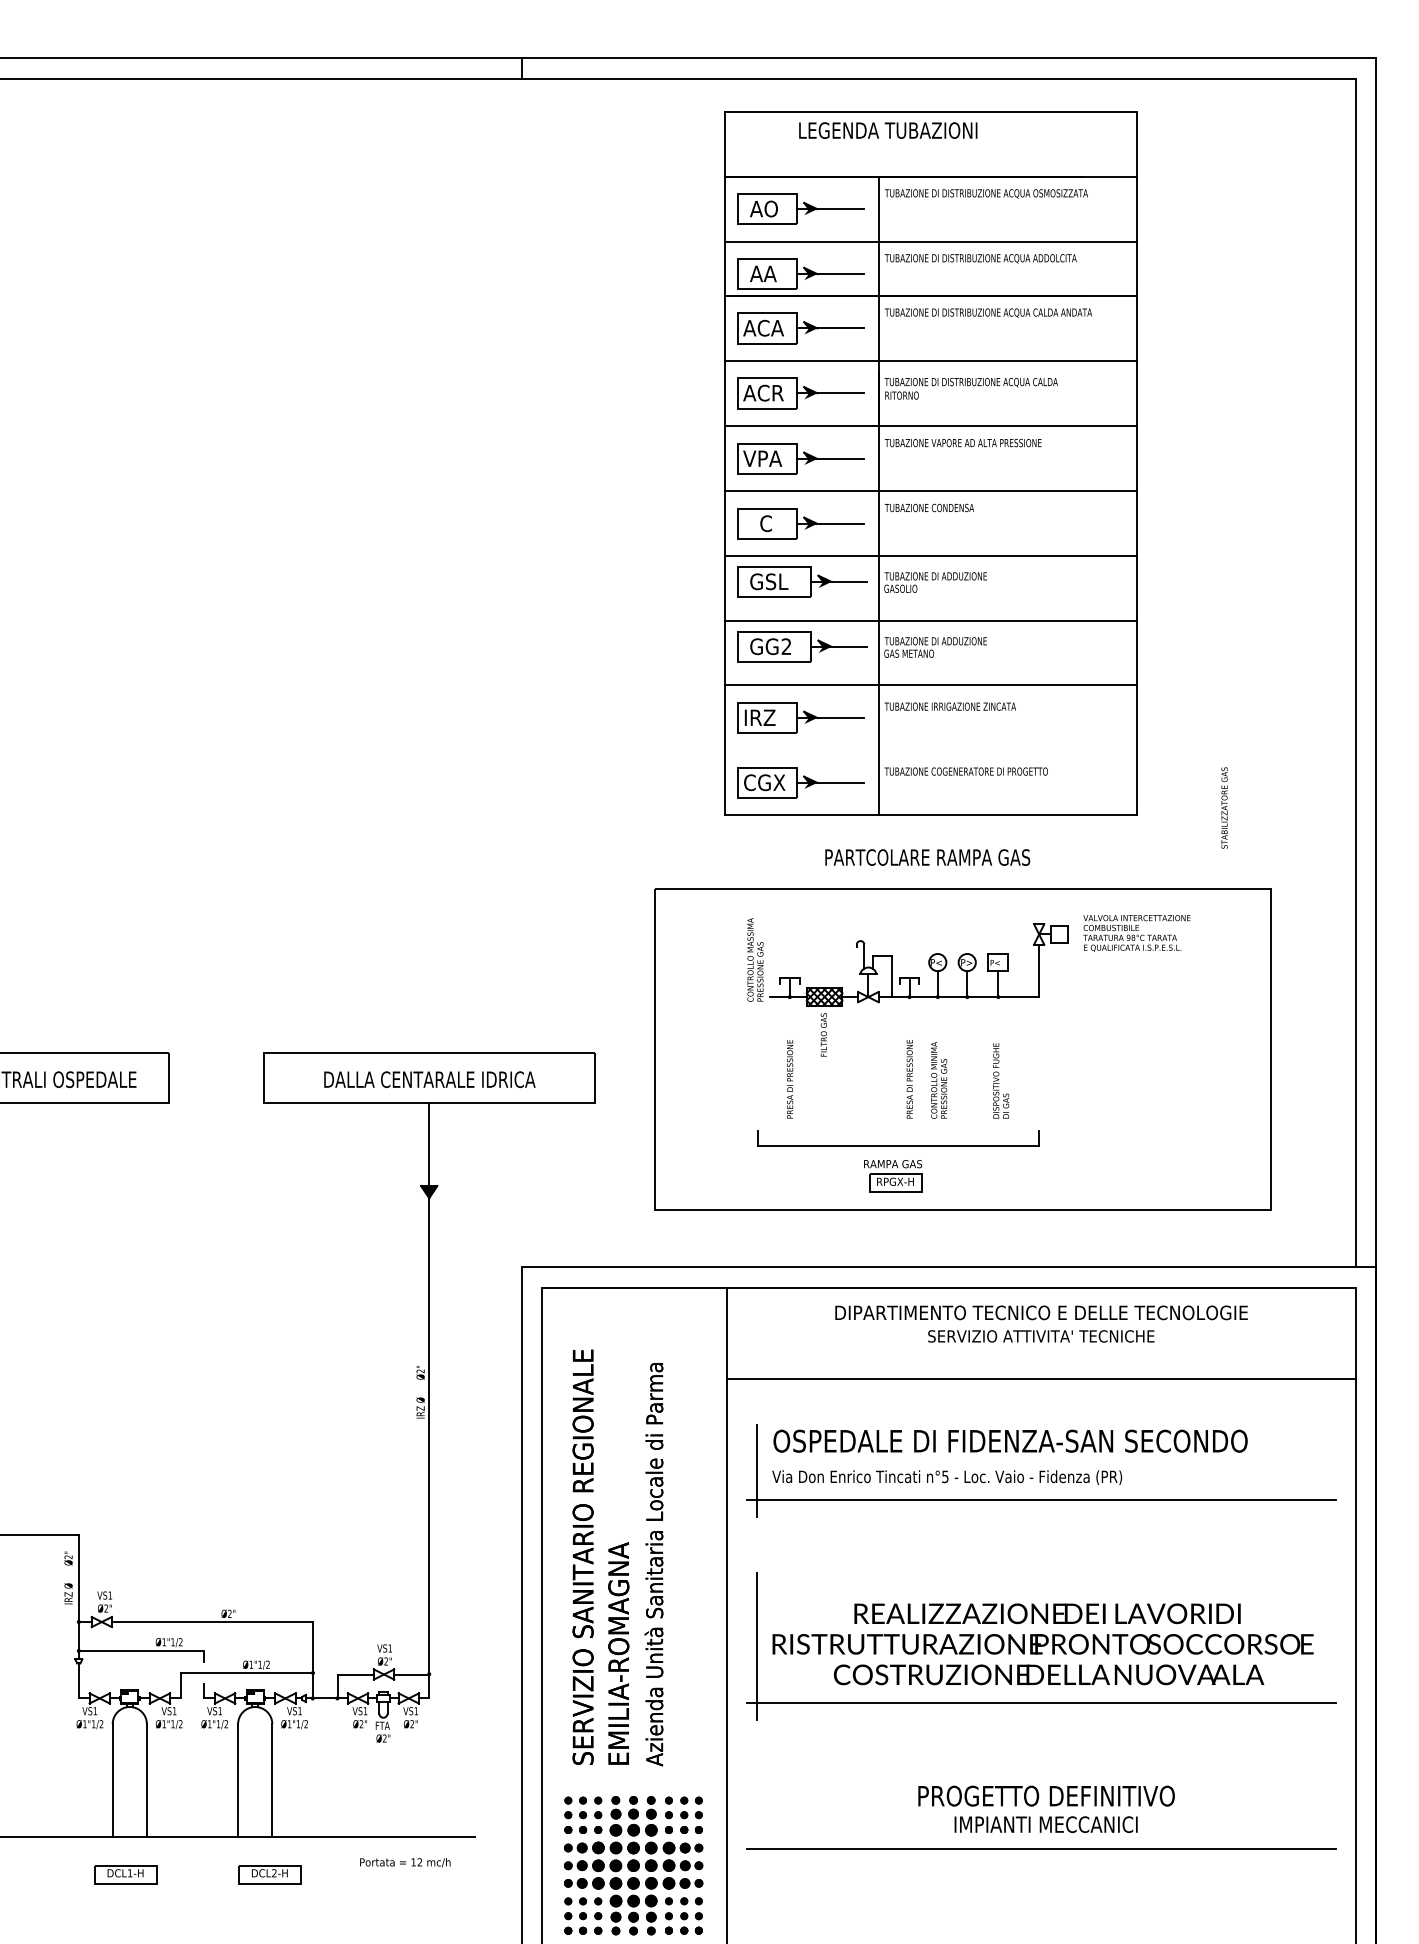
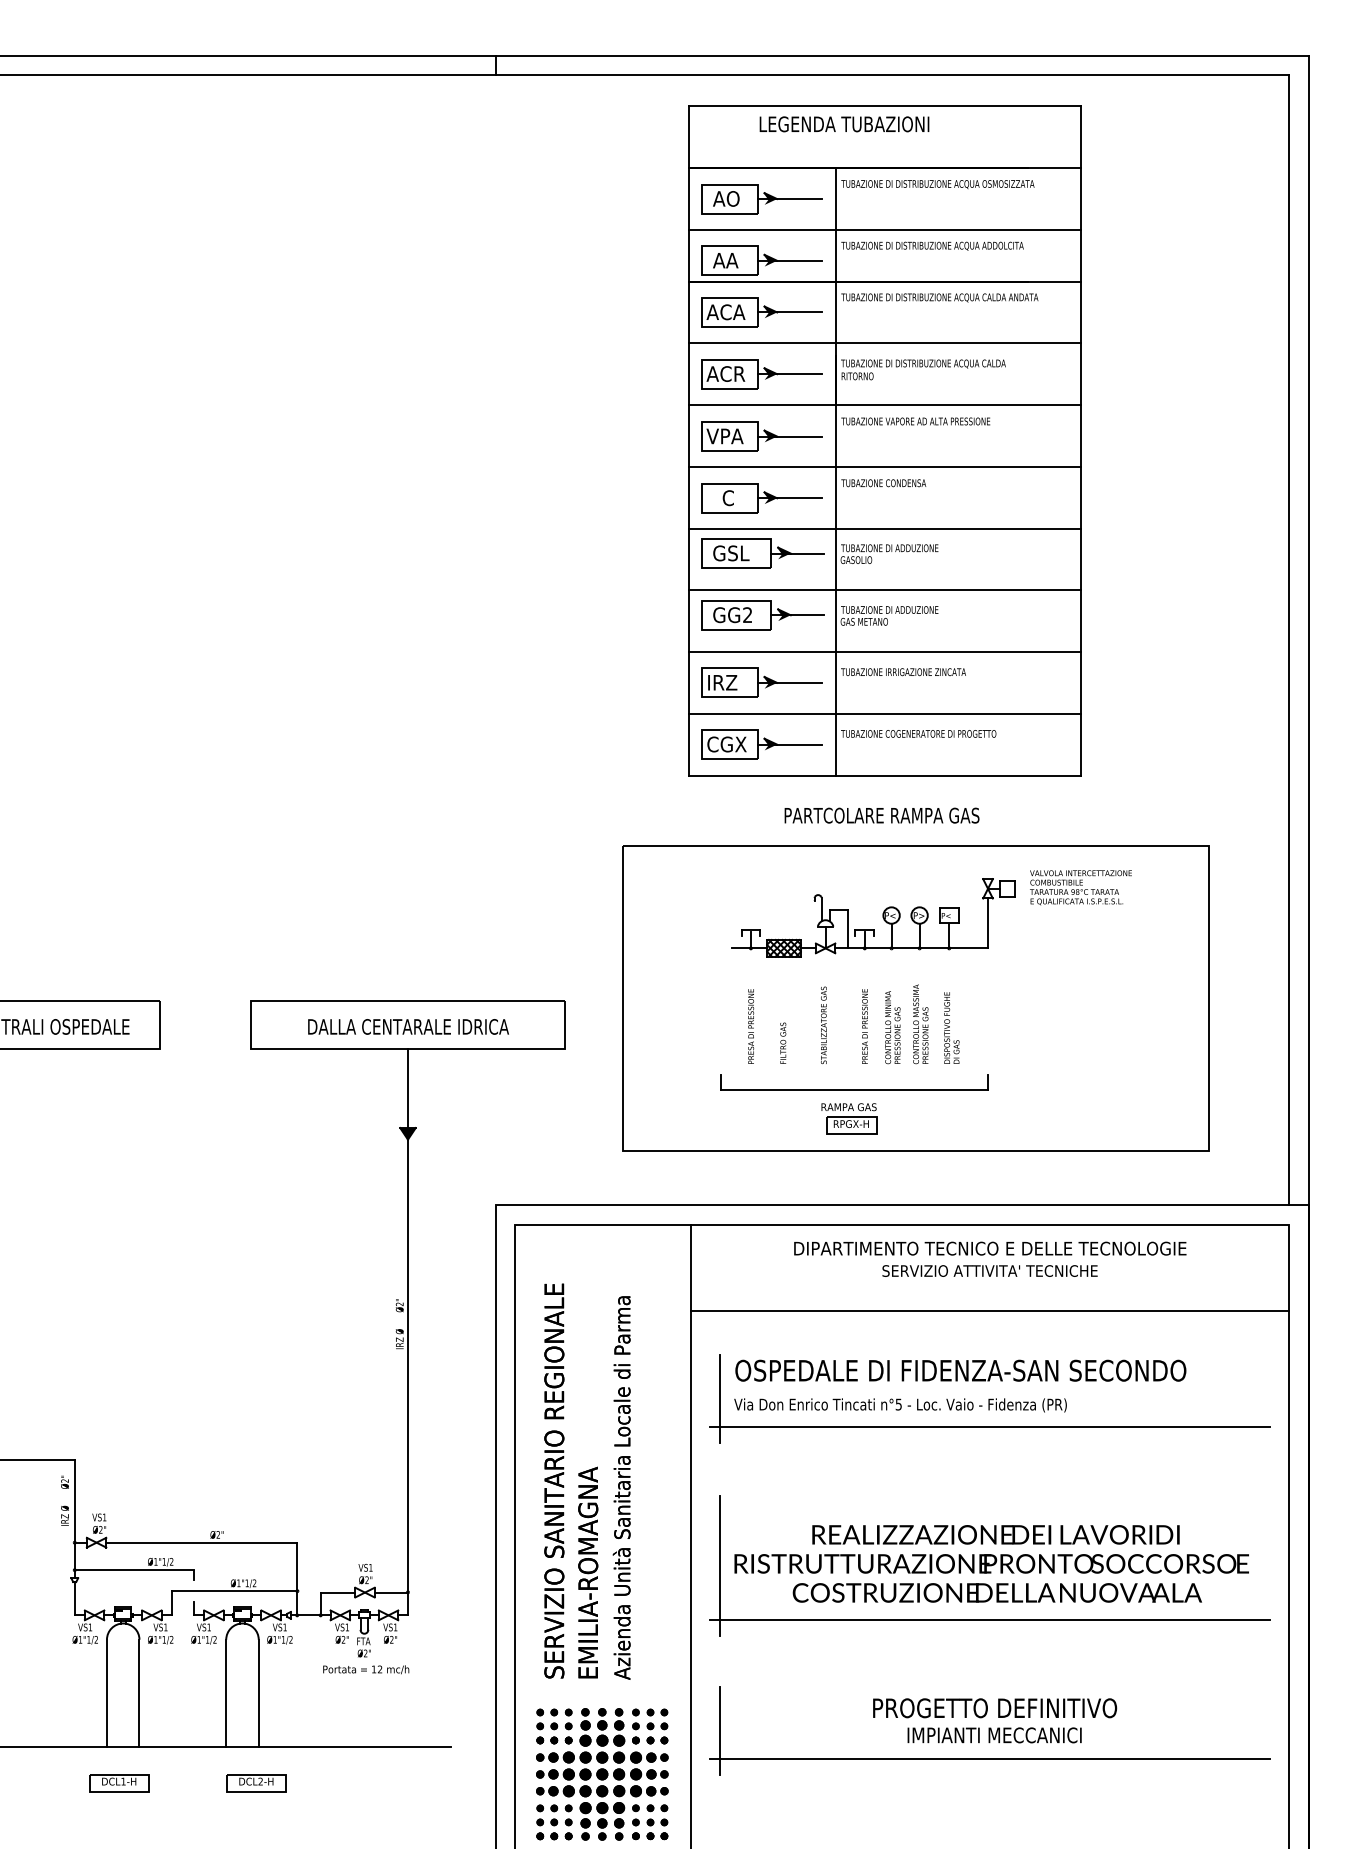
line: (931, 750) -> (885, 713), added
text: (1224, 807) -> (823, 1024), moved
text: (755, 959) -> (920, 1023), moved
text: (823, 1034) -> (782, 1042), moved
line: (757, 1820) -> (720, 1731), added
text: (405, 1862) -> (366, 1669), moved

